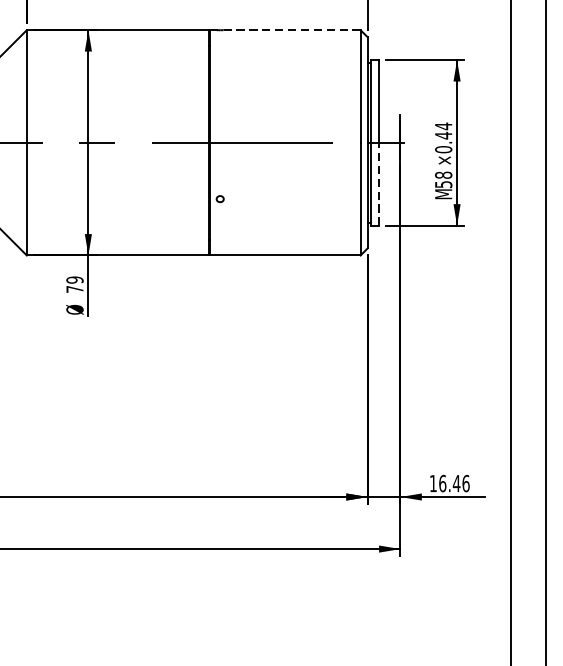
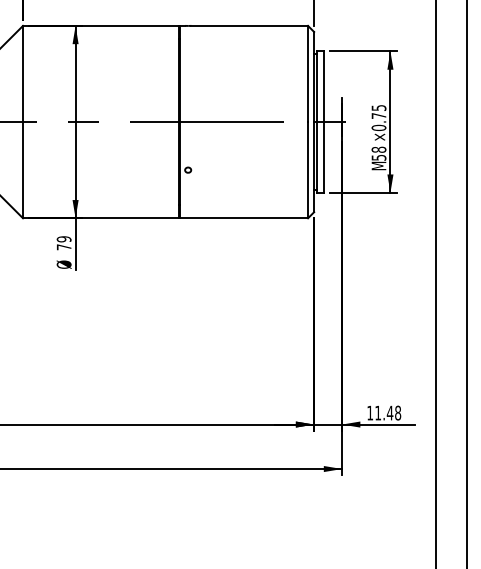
line: (292, 29) -> (249, 25), dashed -> solid
text: (443, 130) -> (378, 111), ×0.44 -> ×0.75
line: (378, 183) -> (323, 156), dashed -> solid
text: (454, 482) -> (388, 412), 16.46 -> 11.48

